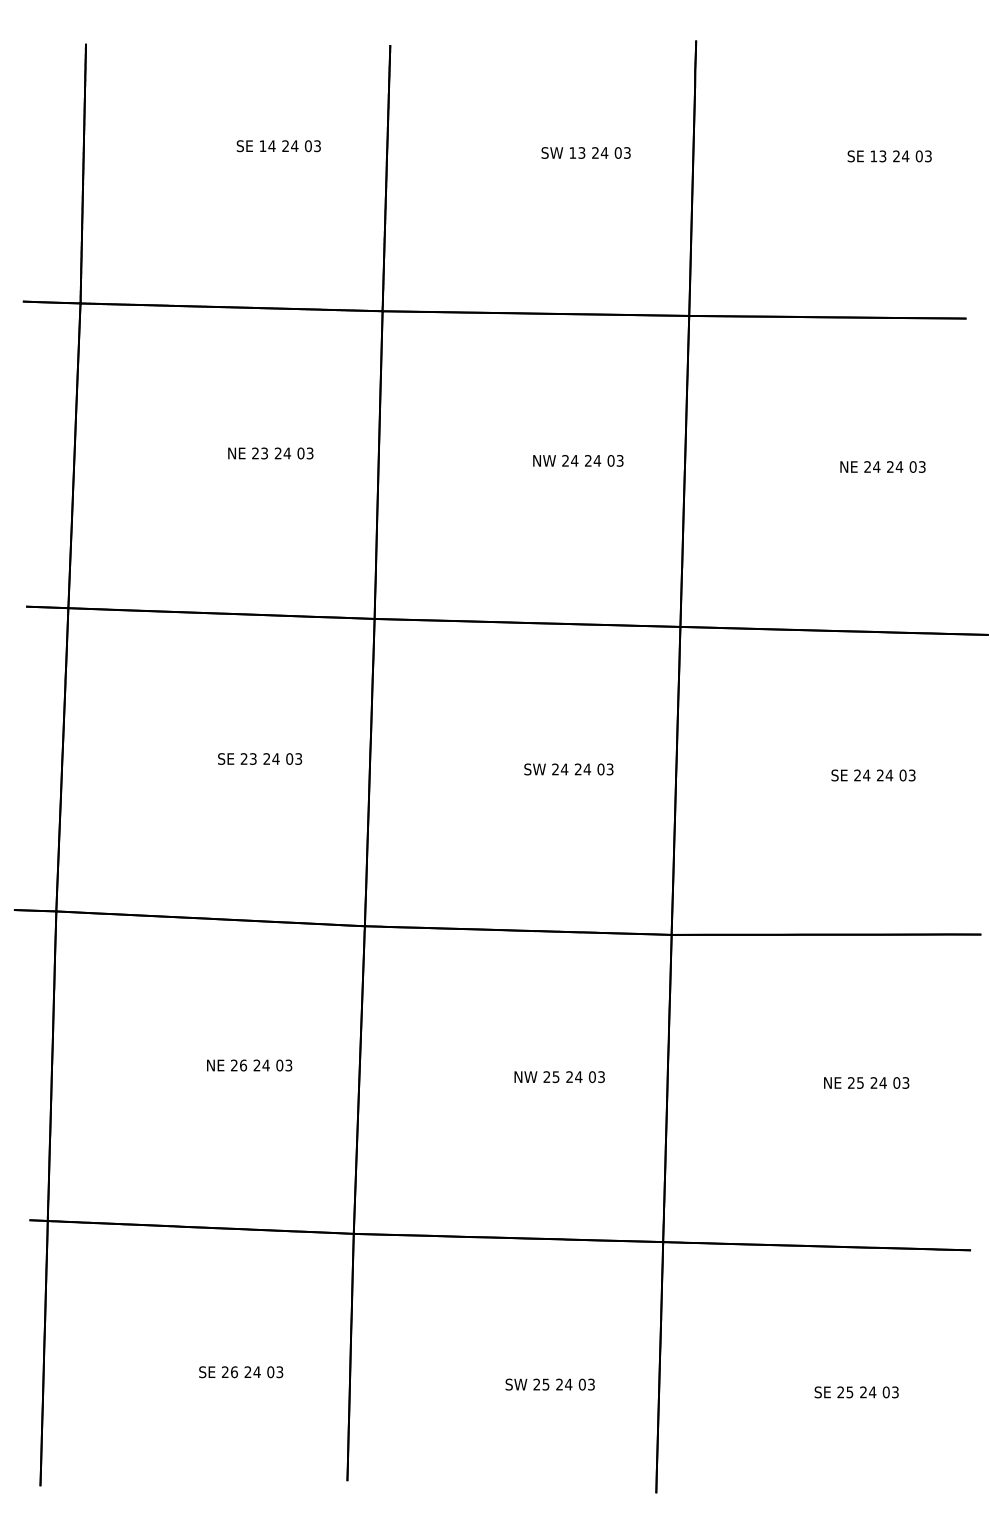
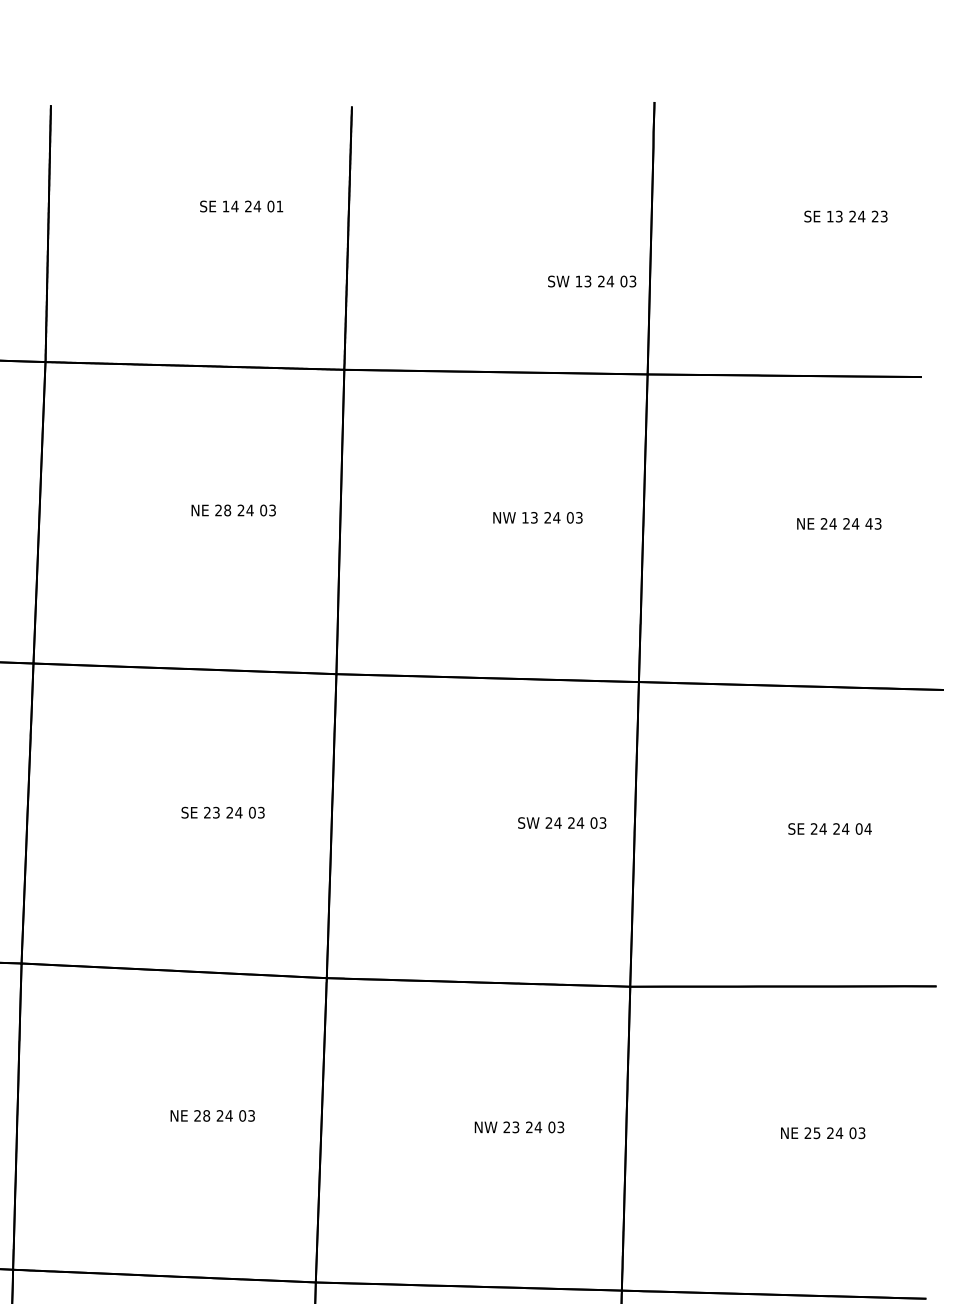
text: (317, 146) -> (279, 206), 03 -> 01
text: (585, 152) -> (591, 281), moved
text: (918, 156) -> (874, 216), 03 -> 23
text: (264, 453) -> (227, 510), 23 -> 28
text: (570, 460) -> (530, 517), 24 -> 13
text: (912, 466) -> (868, 523), 03 -> 43
text: (568, 769) -> (561, 823), moved
text: (911, 775) -> (867, 829), 03 -> 04
text: (243, 1065) -> (206, 1115), 26 -> 28
text: (556, 1076) -> (516, 1126), 25 -> 23

